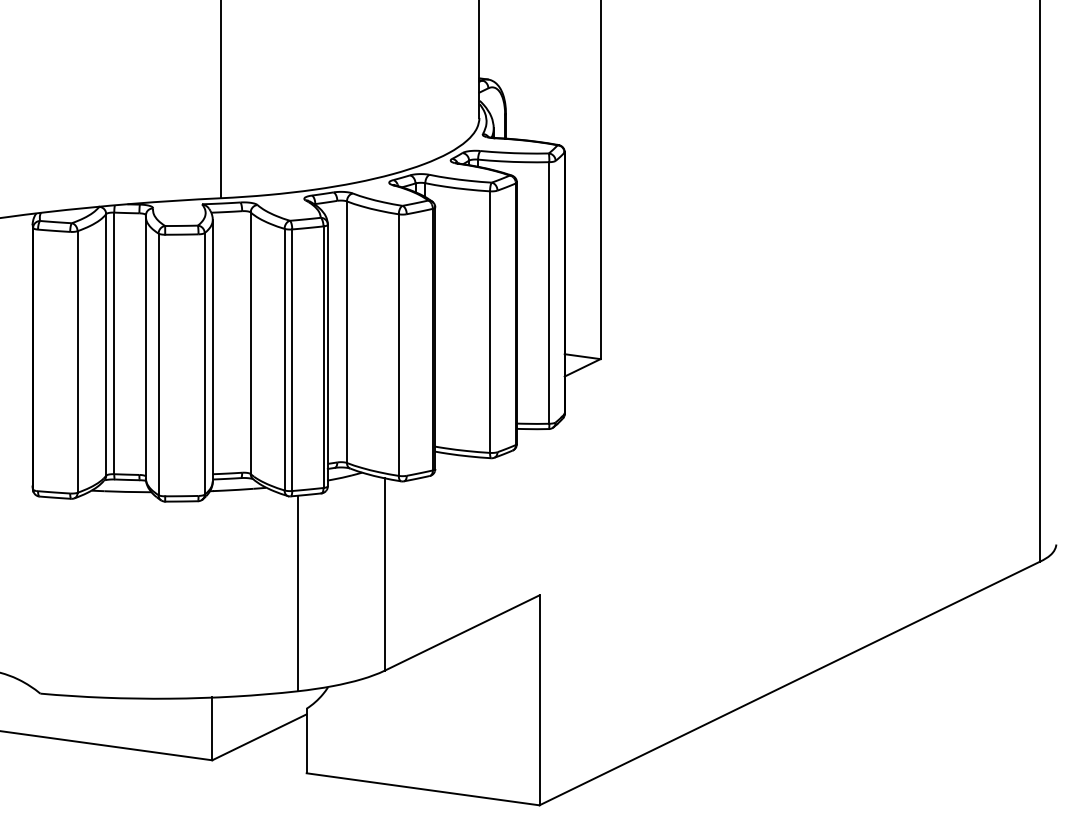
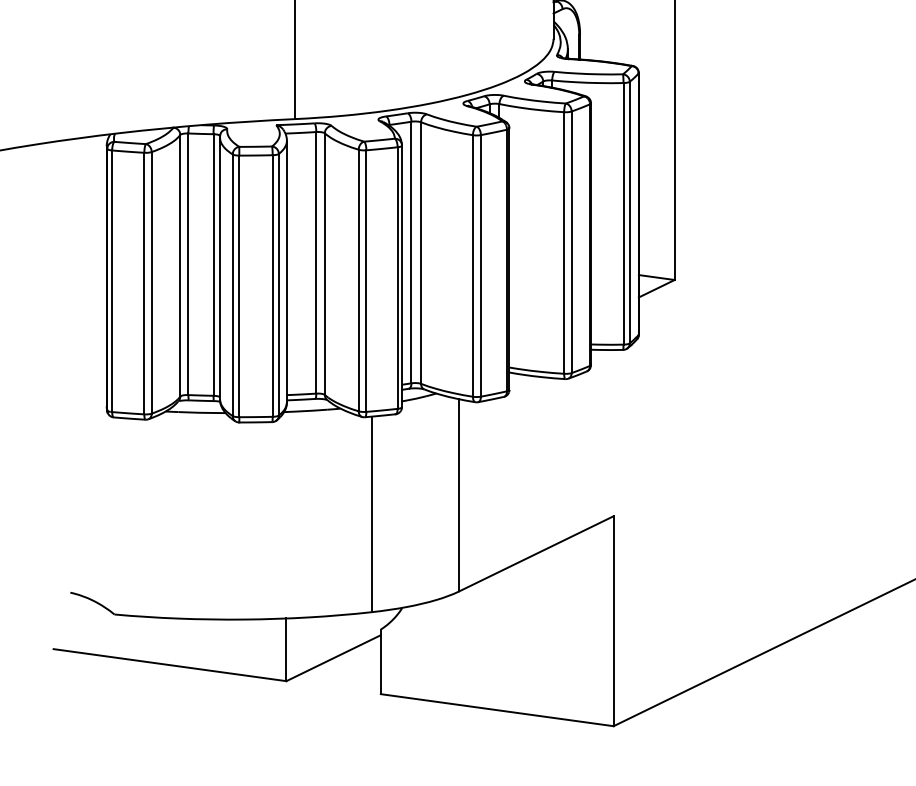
line: (555, 291) -> (629, 212), added
line: (497, 321) -> (571, 242), added
line: (337, 331) -> (411, 252), added
line: (242, 341) -> (316, 262), added
line: (139, 343) -> (213, 264), added
line: (406, 344) -> (480, 265), added
line: (38, 360) -> (112, 281), added
line: (70, 362) -> (144, 283), added
line: (198, 364) -> (272, 285), added
line: (165, 365) -> (239, 286), added

